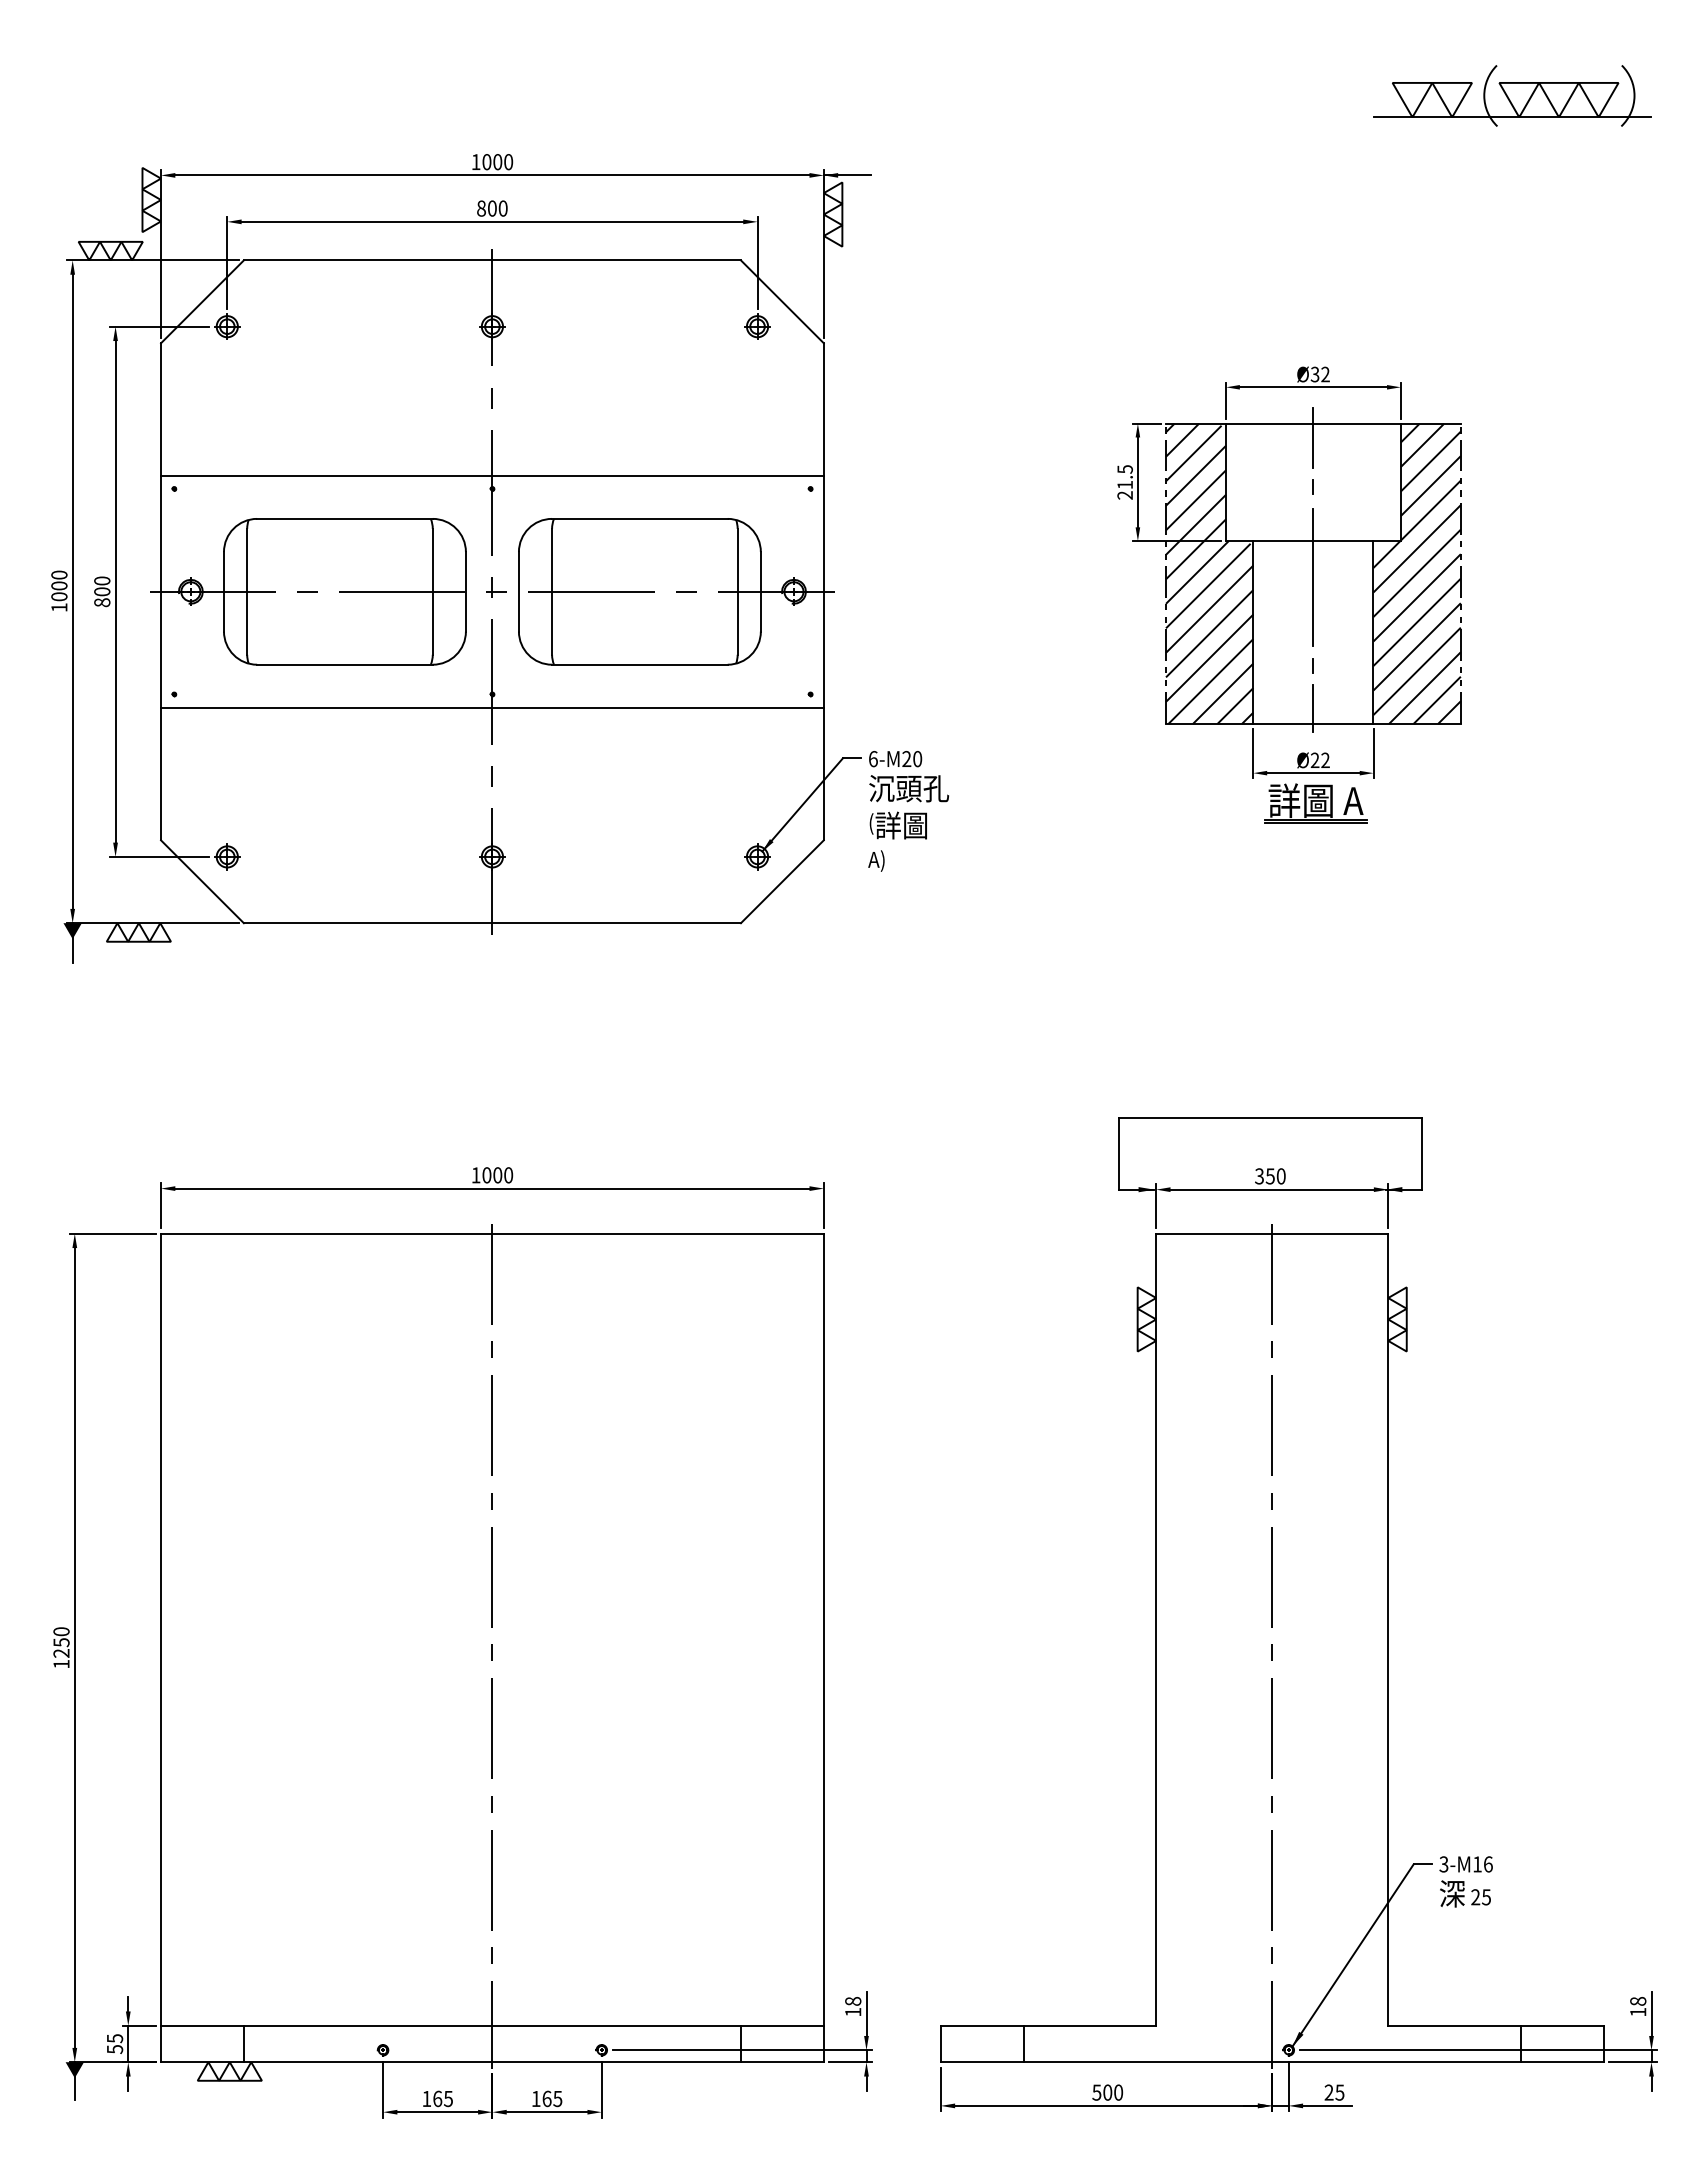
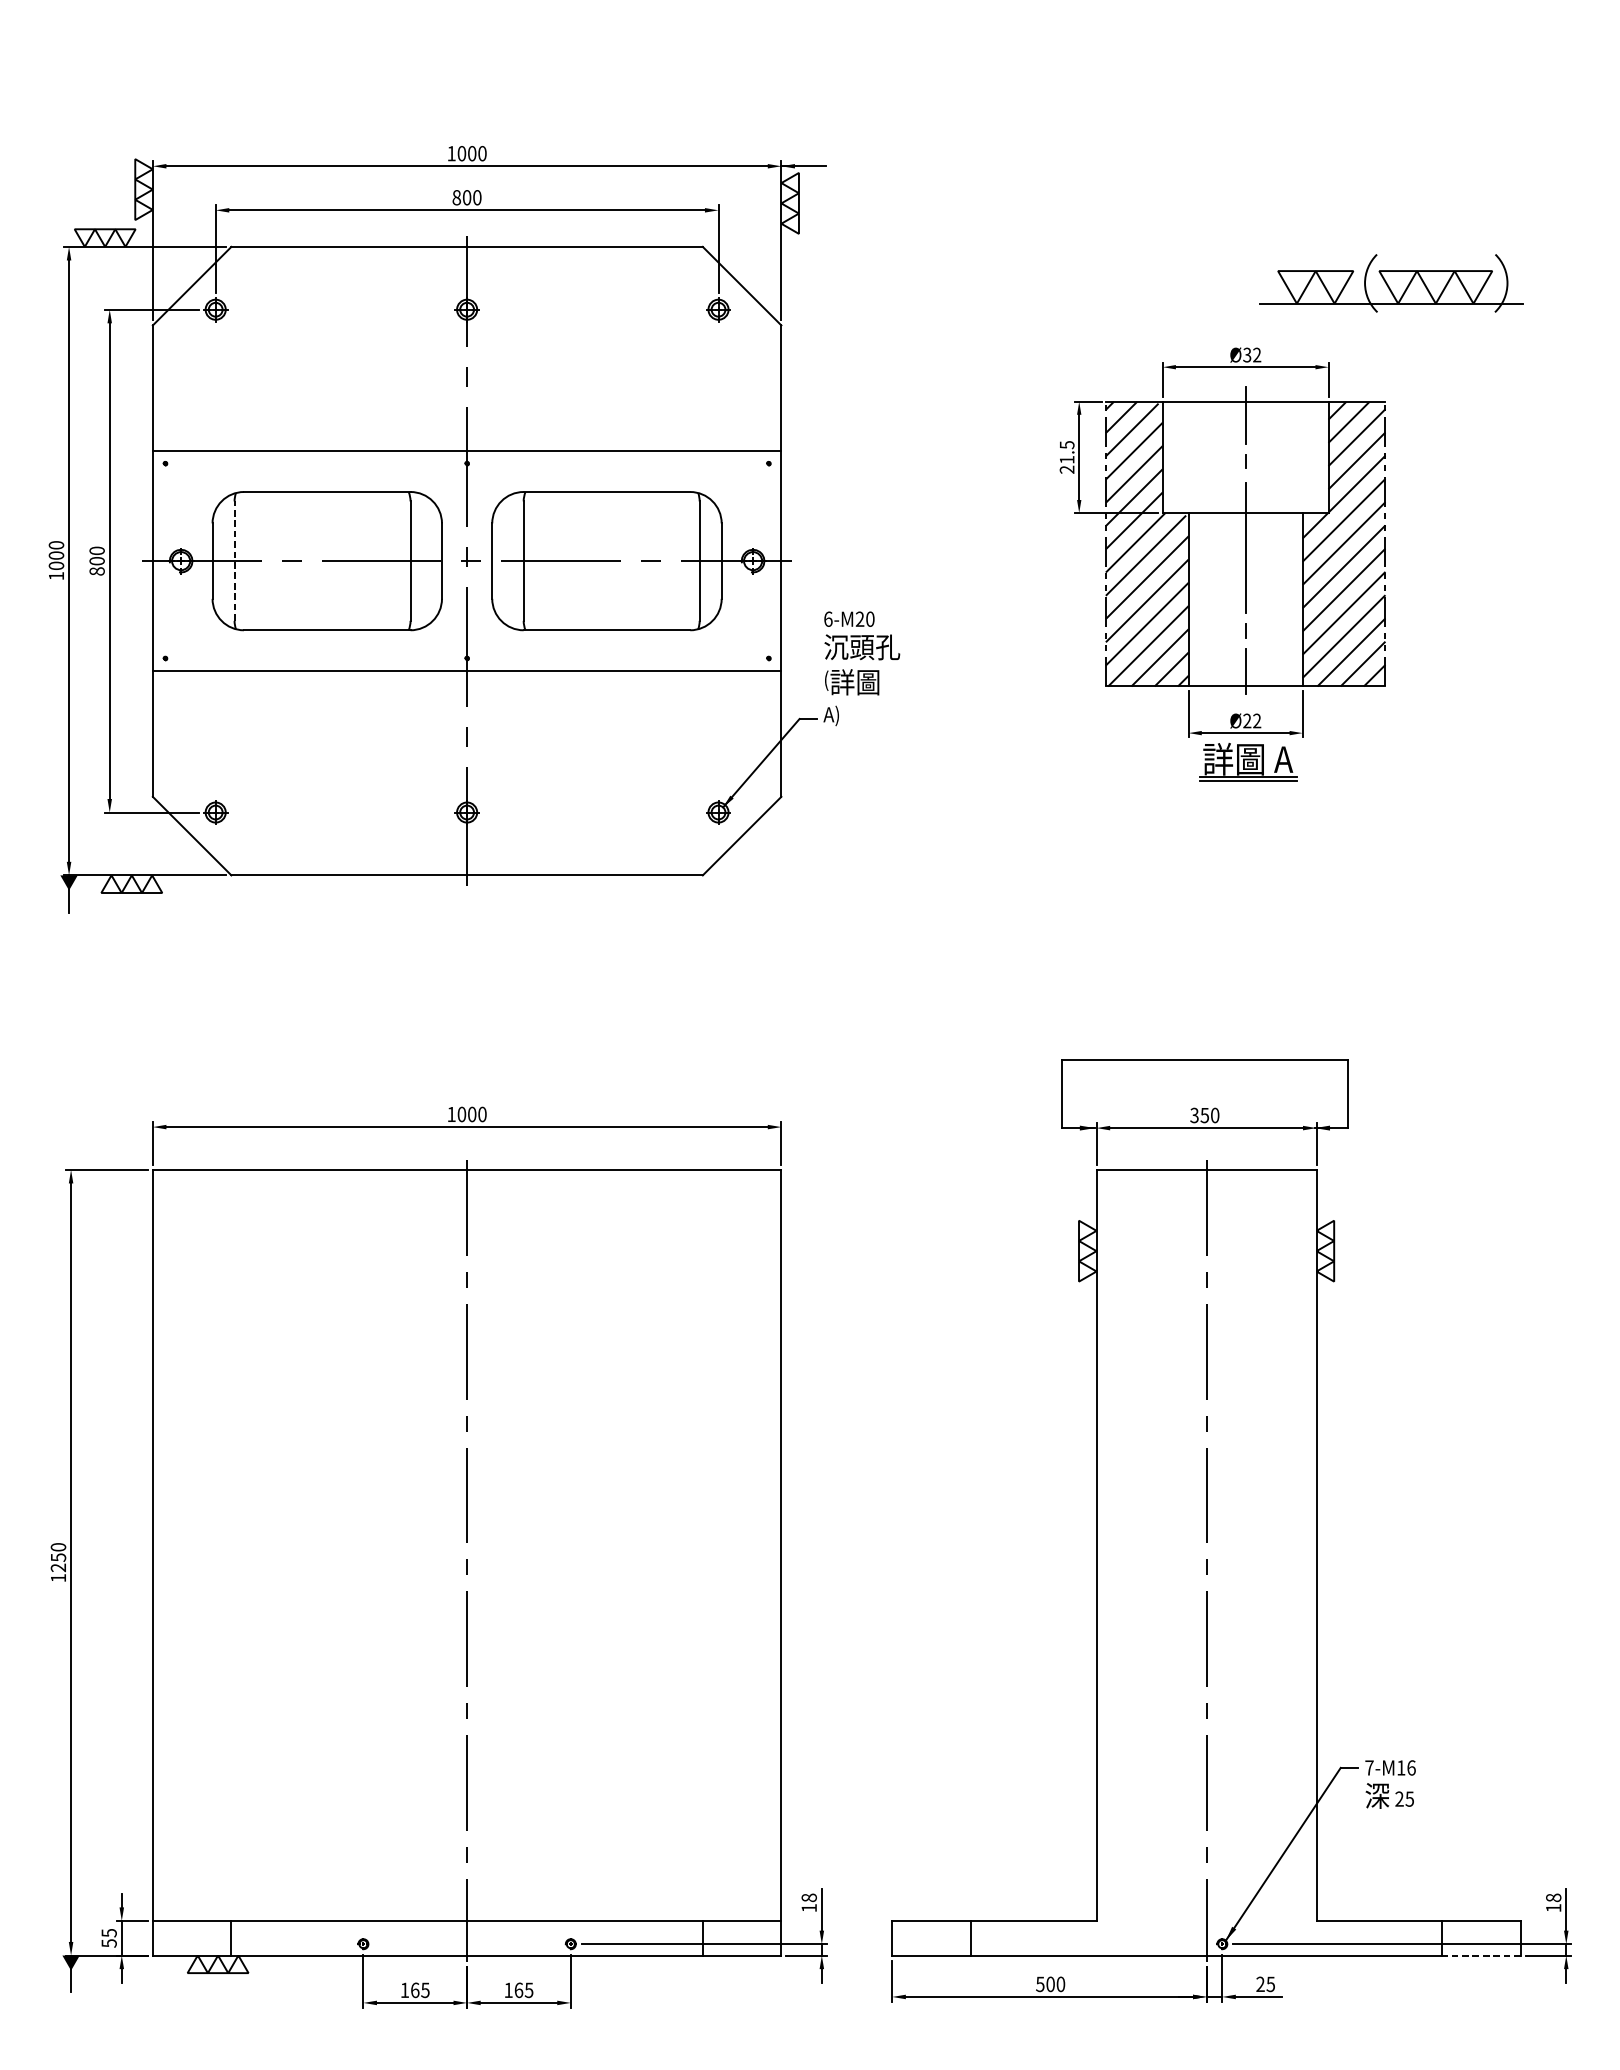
part: (1512, 95) -> (1391, 282), moved
line: (247, 591) -> (234, 560), solid -> dashed
text: (908, 811) -> (861, 668), moved
text: (1443, 1864) -> (1369, 1768), 3-M16 -> 7-M16
line: (1561, 2062) -> (1480, 1955), solid -> dashed

